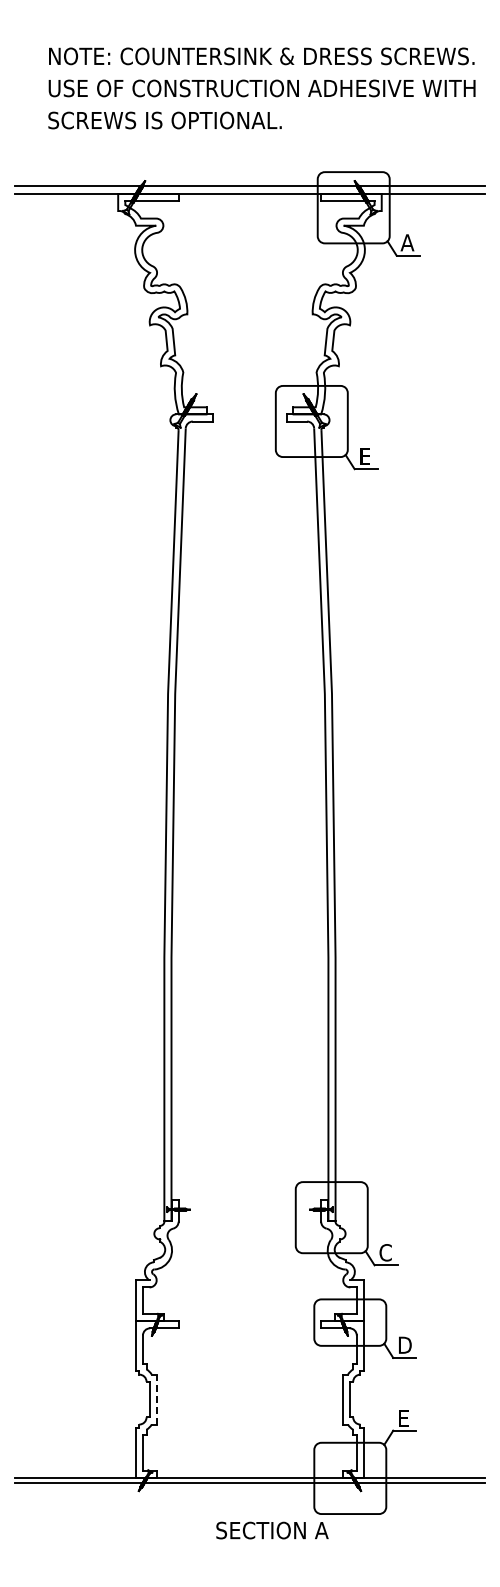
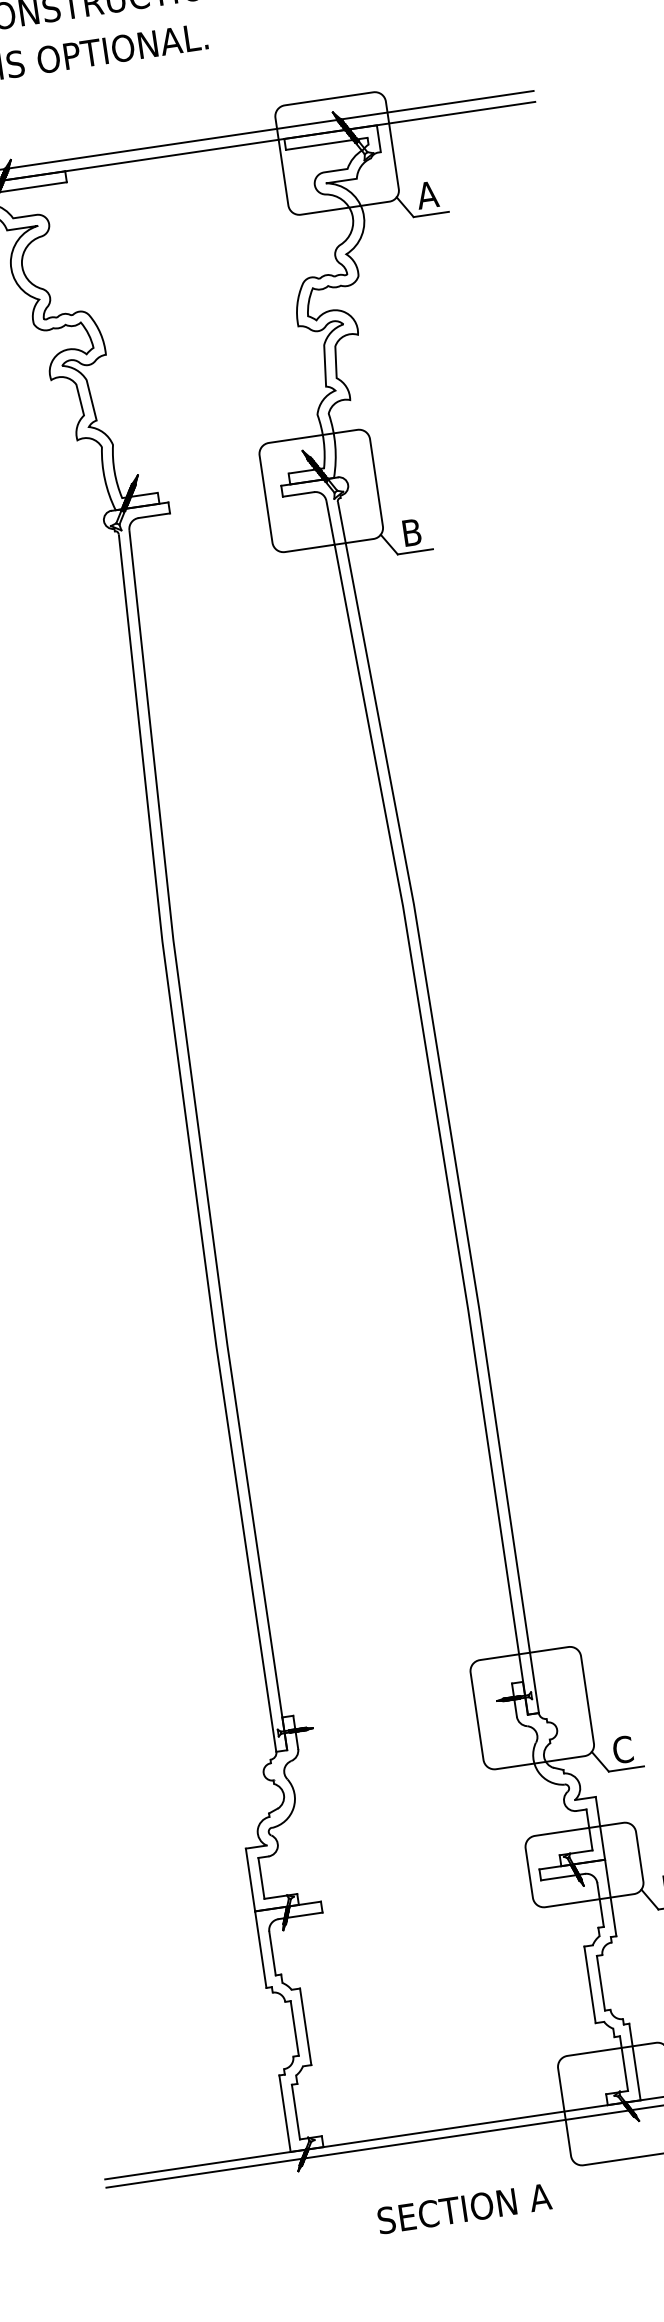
text: (365, 456) -> (411, 532), E -> B
line: (157, 1399) -> (306, 2026), dashed -> solid
text: (272, 1530) -> (464, 2208), moved

